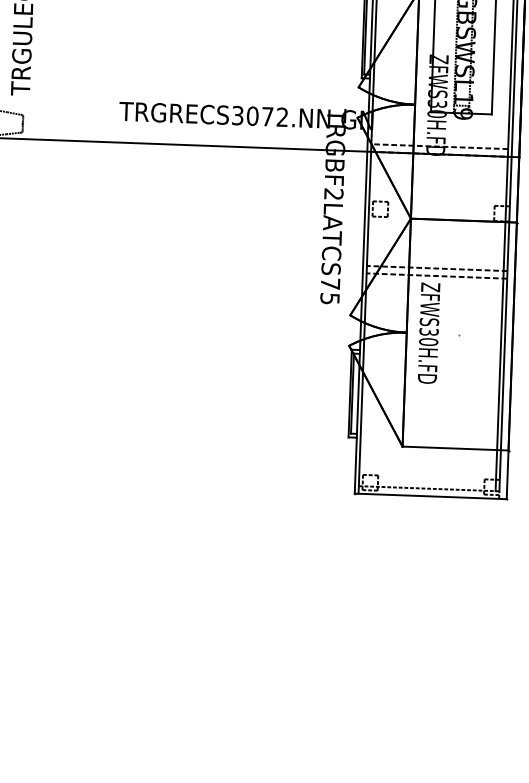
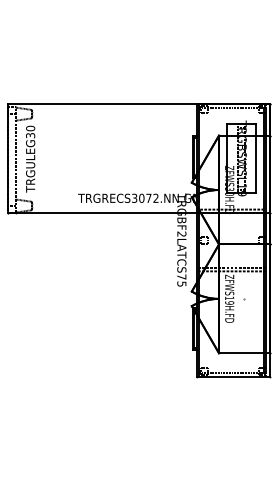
text: (428, 336) -> (229, 300), ZFWS30H.FD -> ZFWS19H.FD

